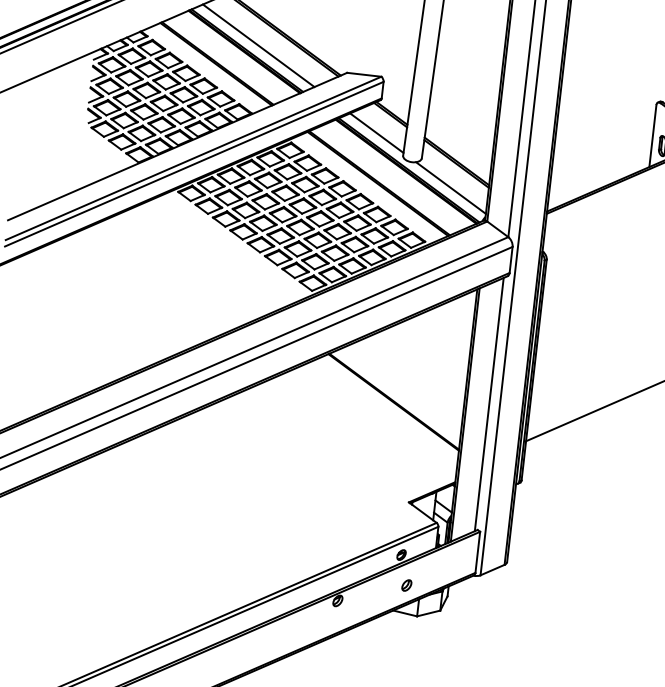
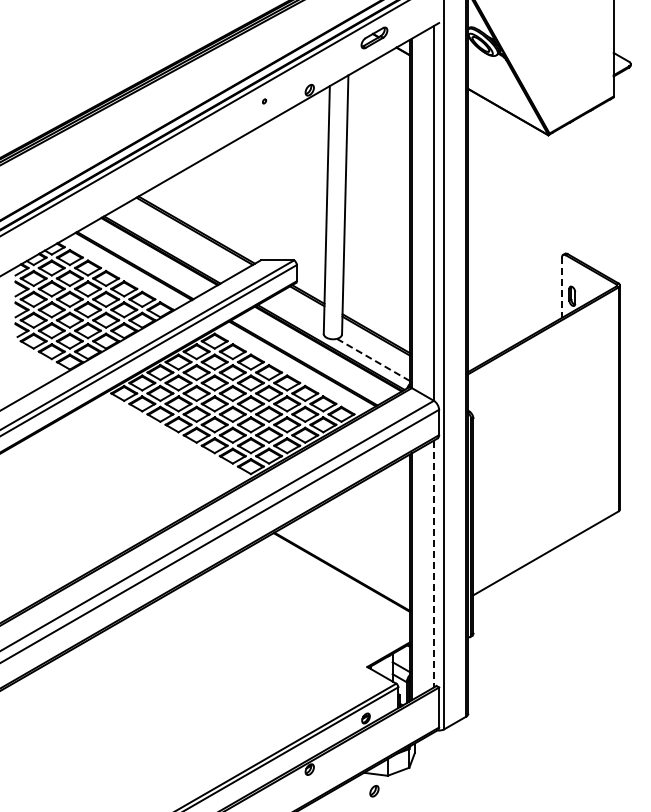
line: (258, 45) -> (172, 243), removed
line: (376, 133) -> (295, 315), removed
line: (652, 136) -> (561, 288), solid -> dashed
line: (450, 187) -> (372, 359), solid -> dashed
line: (488, 404) -> (433, 564), solid -> dashed
part: (406, 585) -> (374, 791), moved

